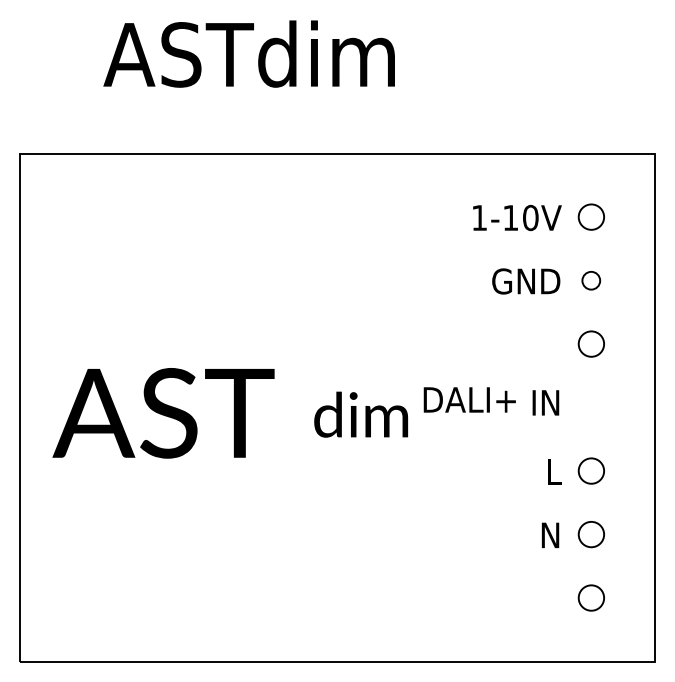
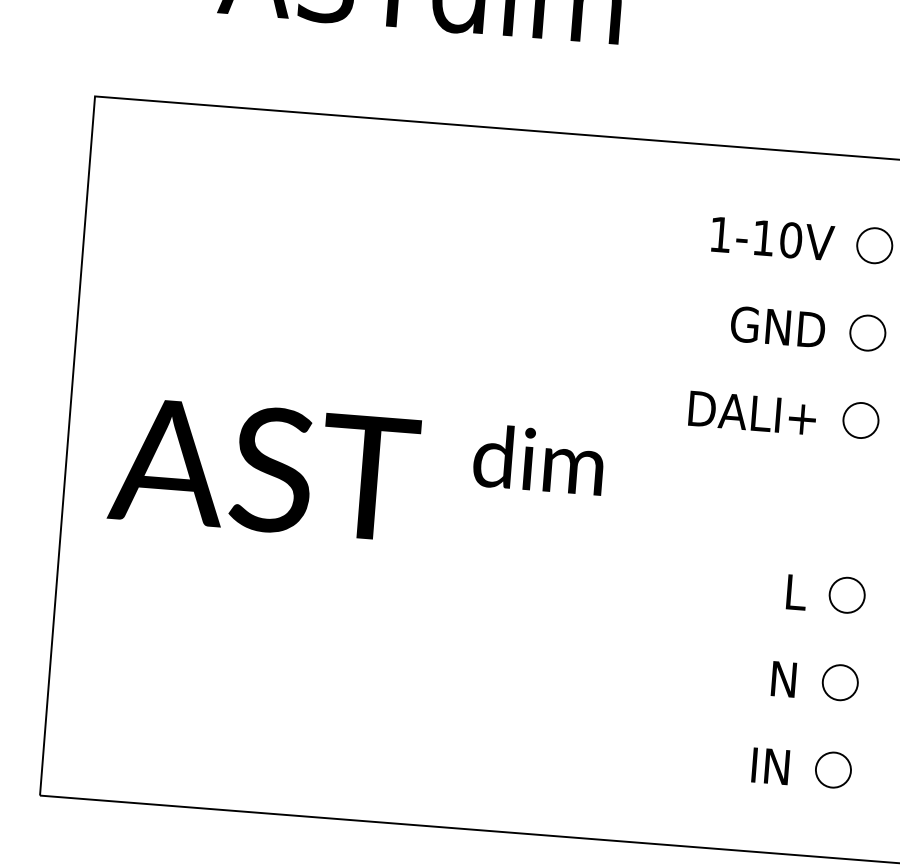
circle: (590, 280) -> (866, 332), size x1.43
text: (469, 399) -> (752, 412), moved
text: (545, 402) -> (770, 765), moved
text: (360, 414) -> (538, 459), moved

